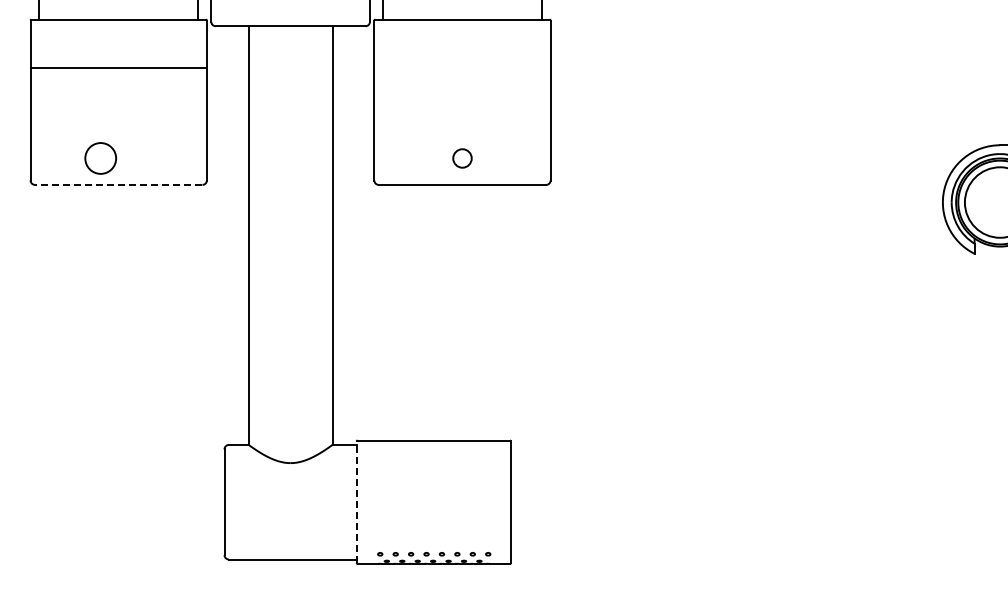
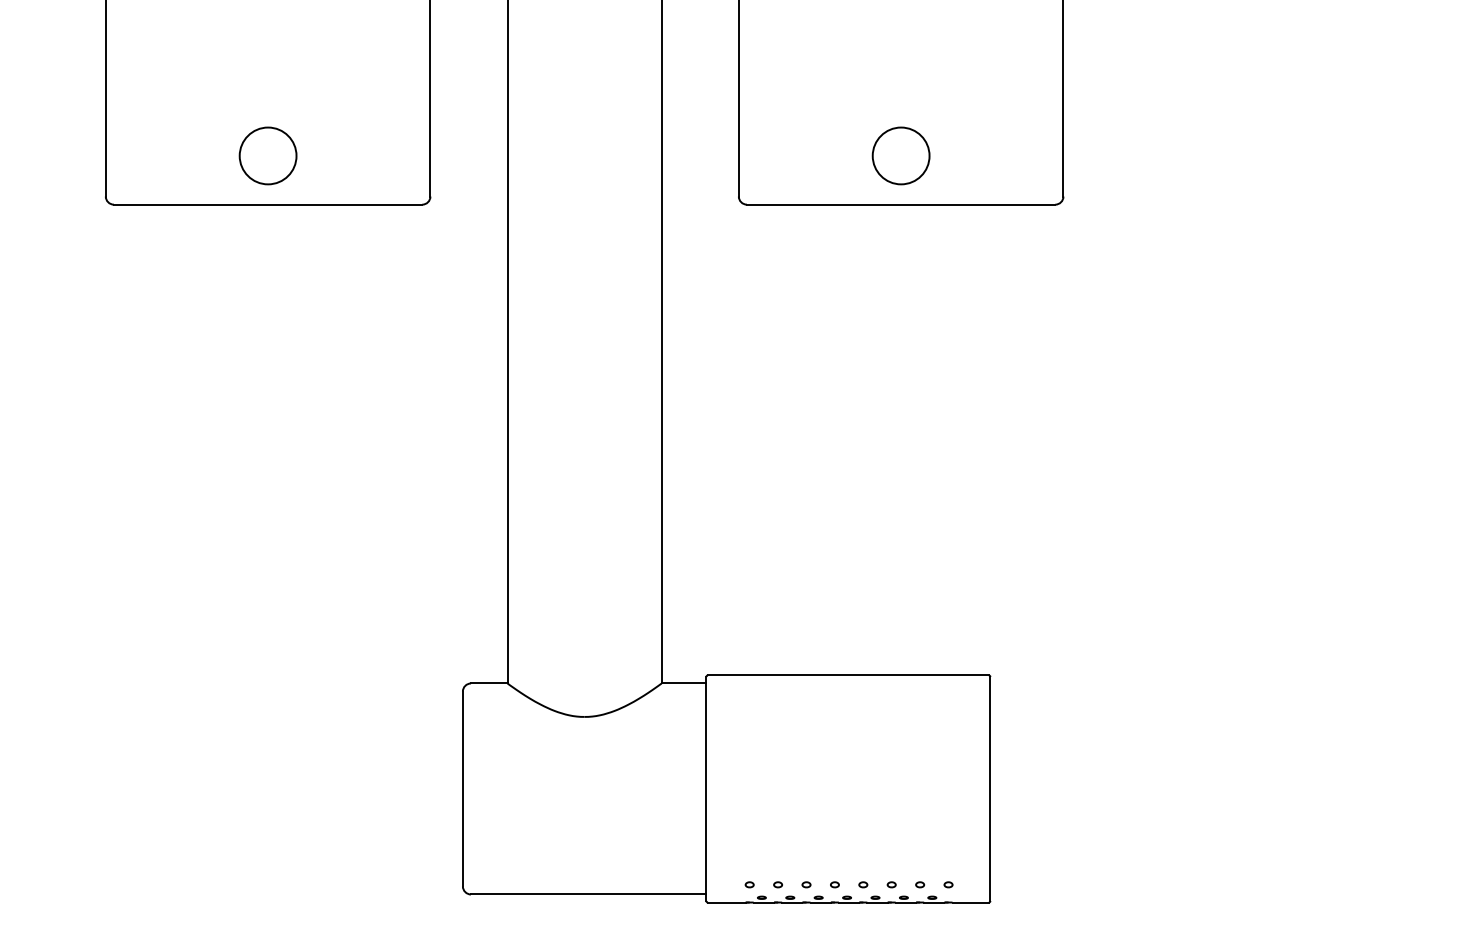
circle: (100, 158) -> (267, 156), moved
circle: (462, 158) -> (901, 156), size x1.67
line: (118, 184) -> (267, 203), dashed -> solid
line: (356, 502) -> (705, 789), dashed -> solid

